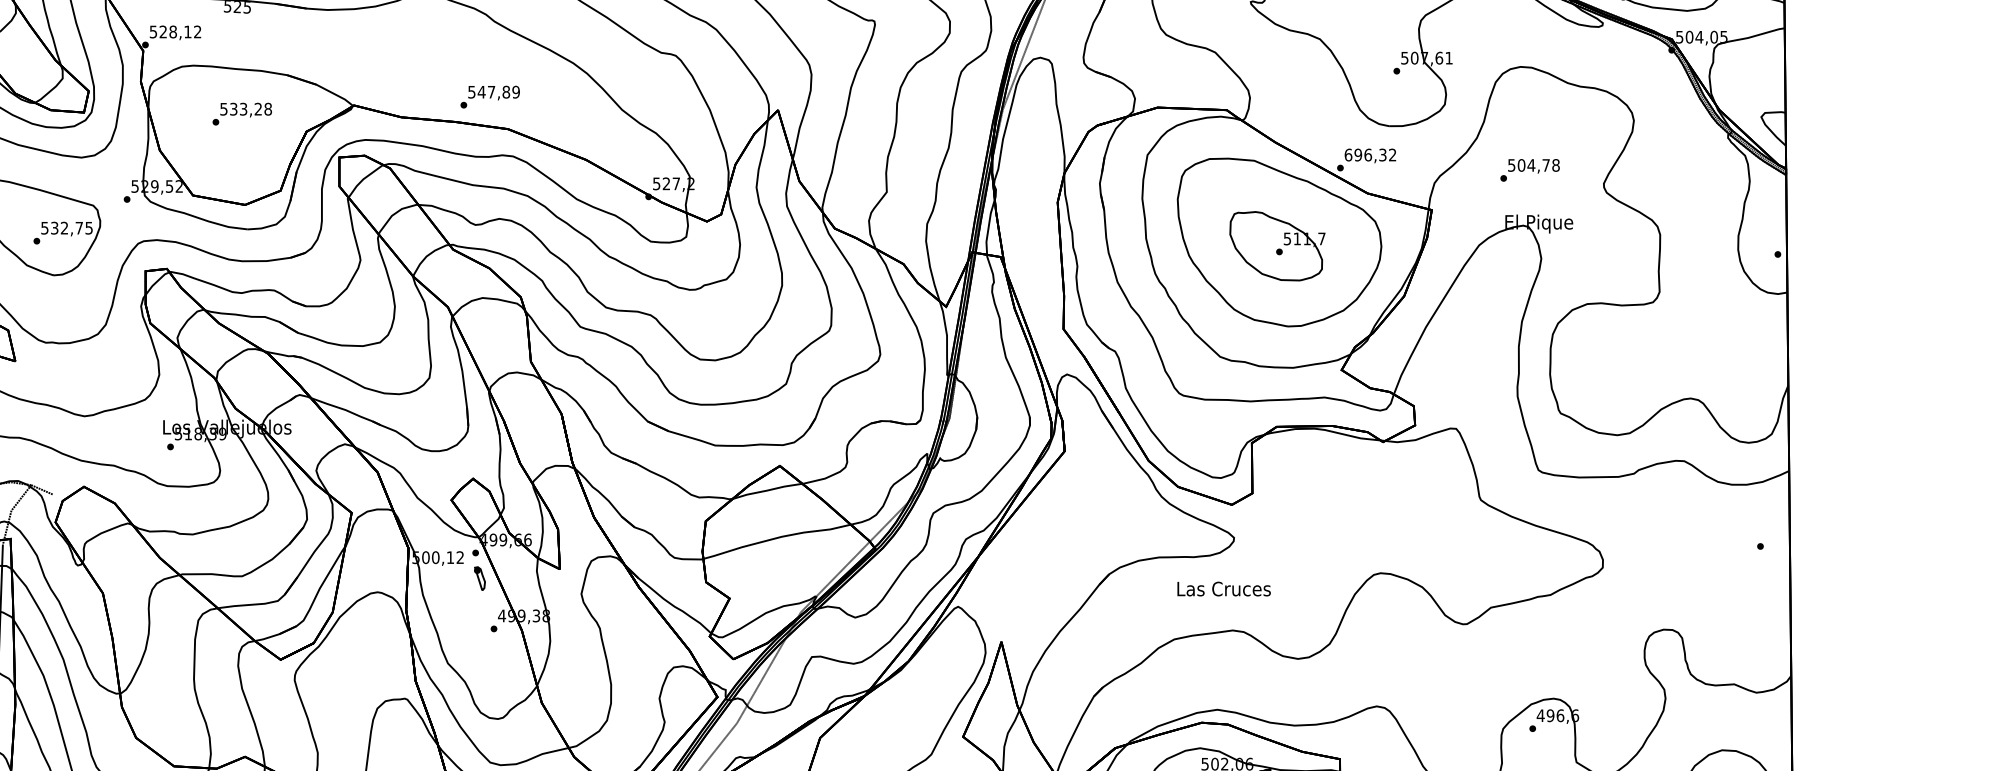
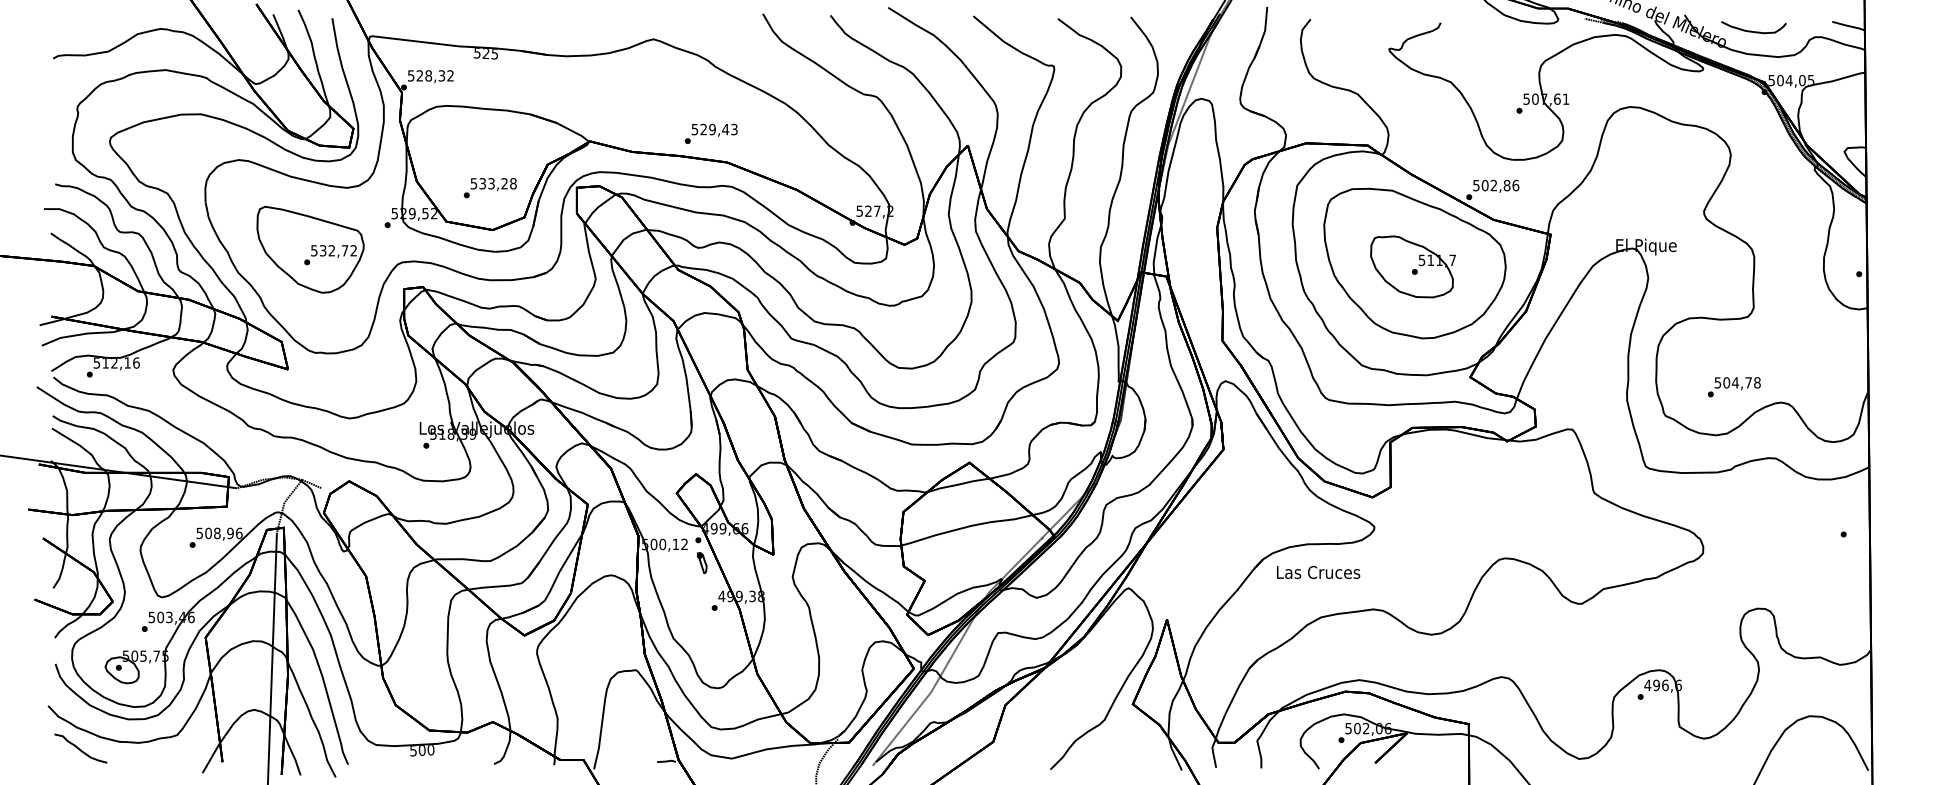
text: (187, 31) -> (441, 75), 528,12 -> 528,32
text: (498, 92) -> (718, 129), 547,89 -> 529,43
text: (241, 114) -> (489, 188), moved
text: (1371, 154) -> (1496, 185), 696,32 -> 502,86
text: (1529, 170) -> (1733, 387), moved
text: (88, 227) -> (353, 250), 532,75 -> 532,72
text: (1224, 589) -> (1318, 572), moved

